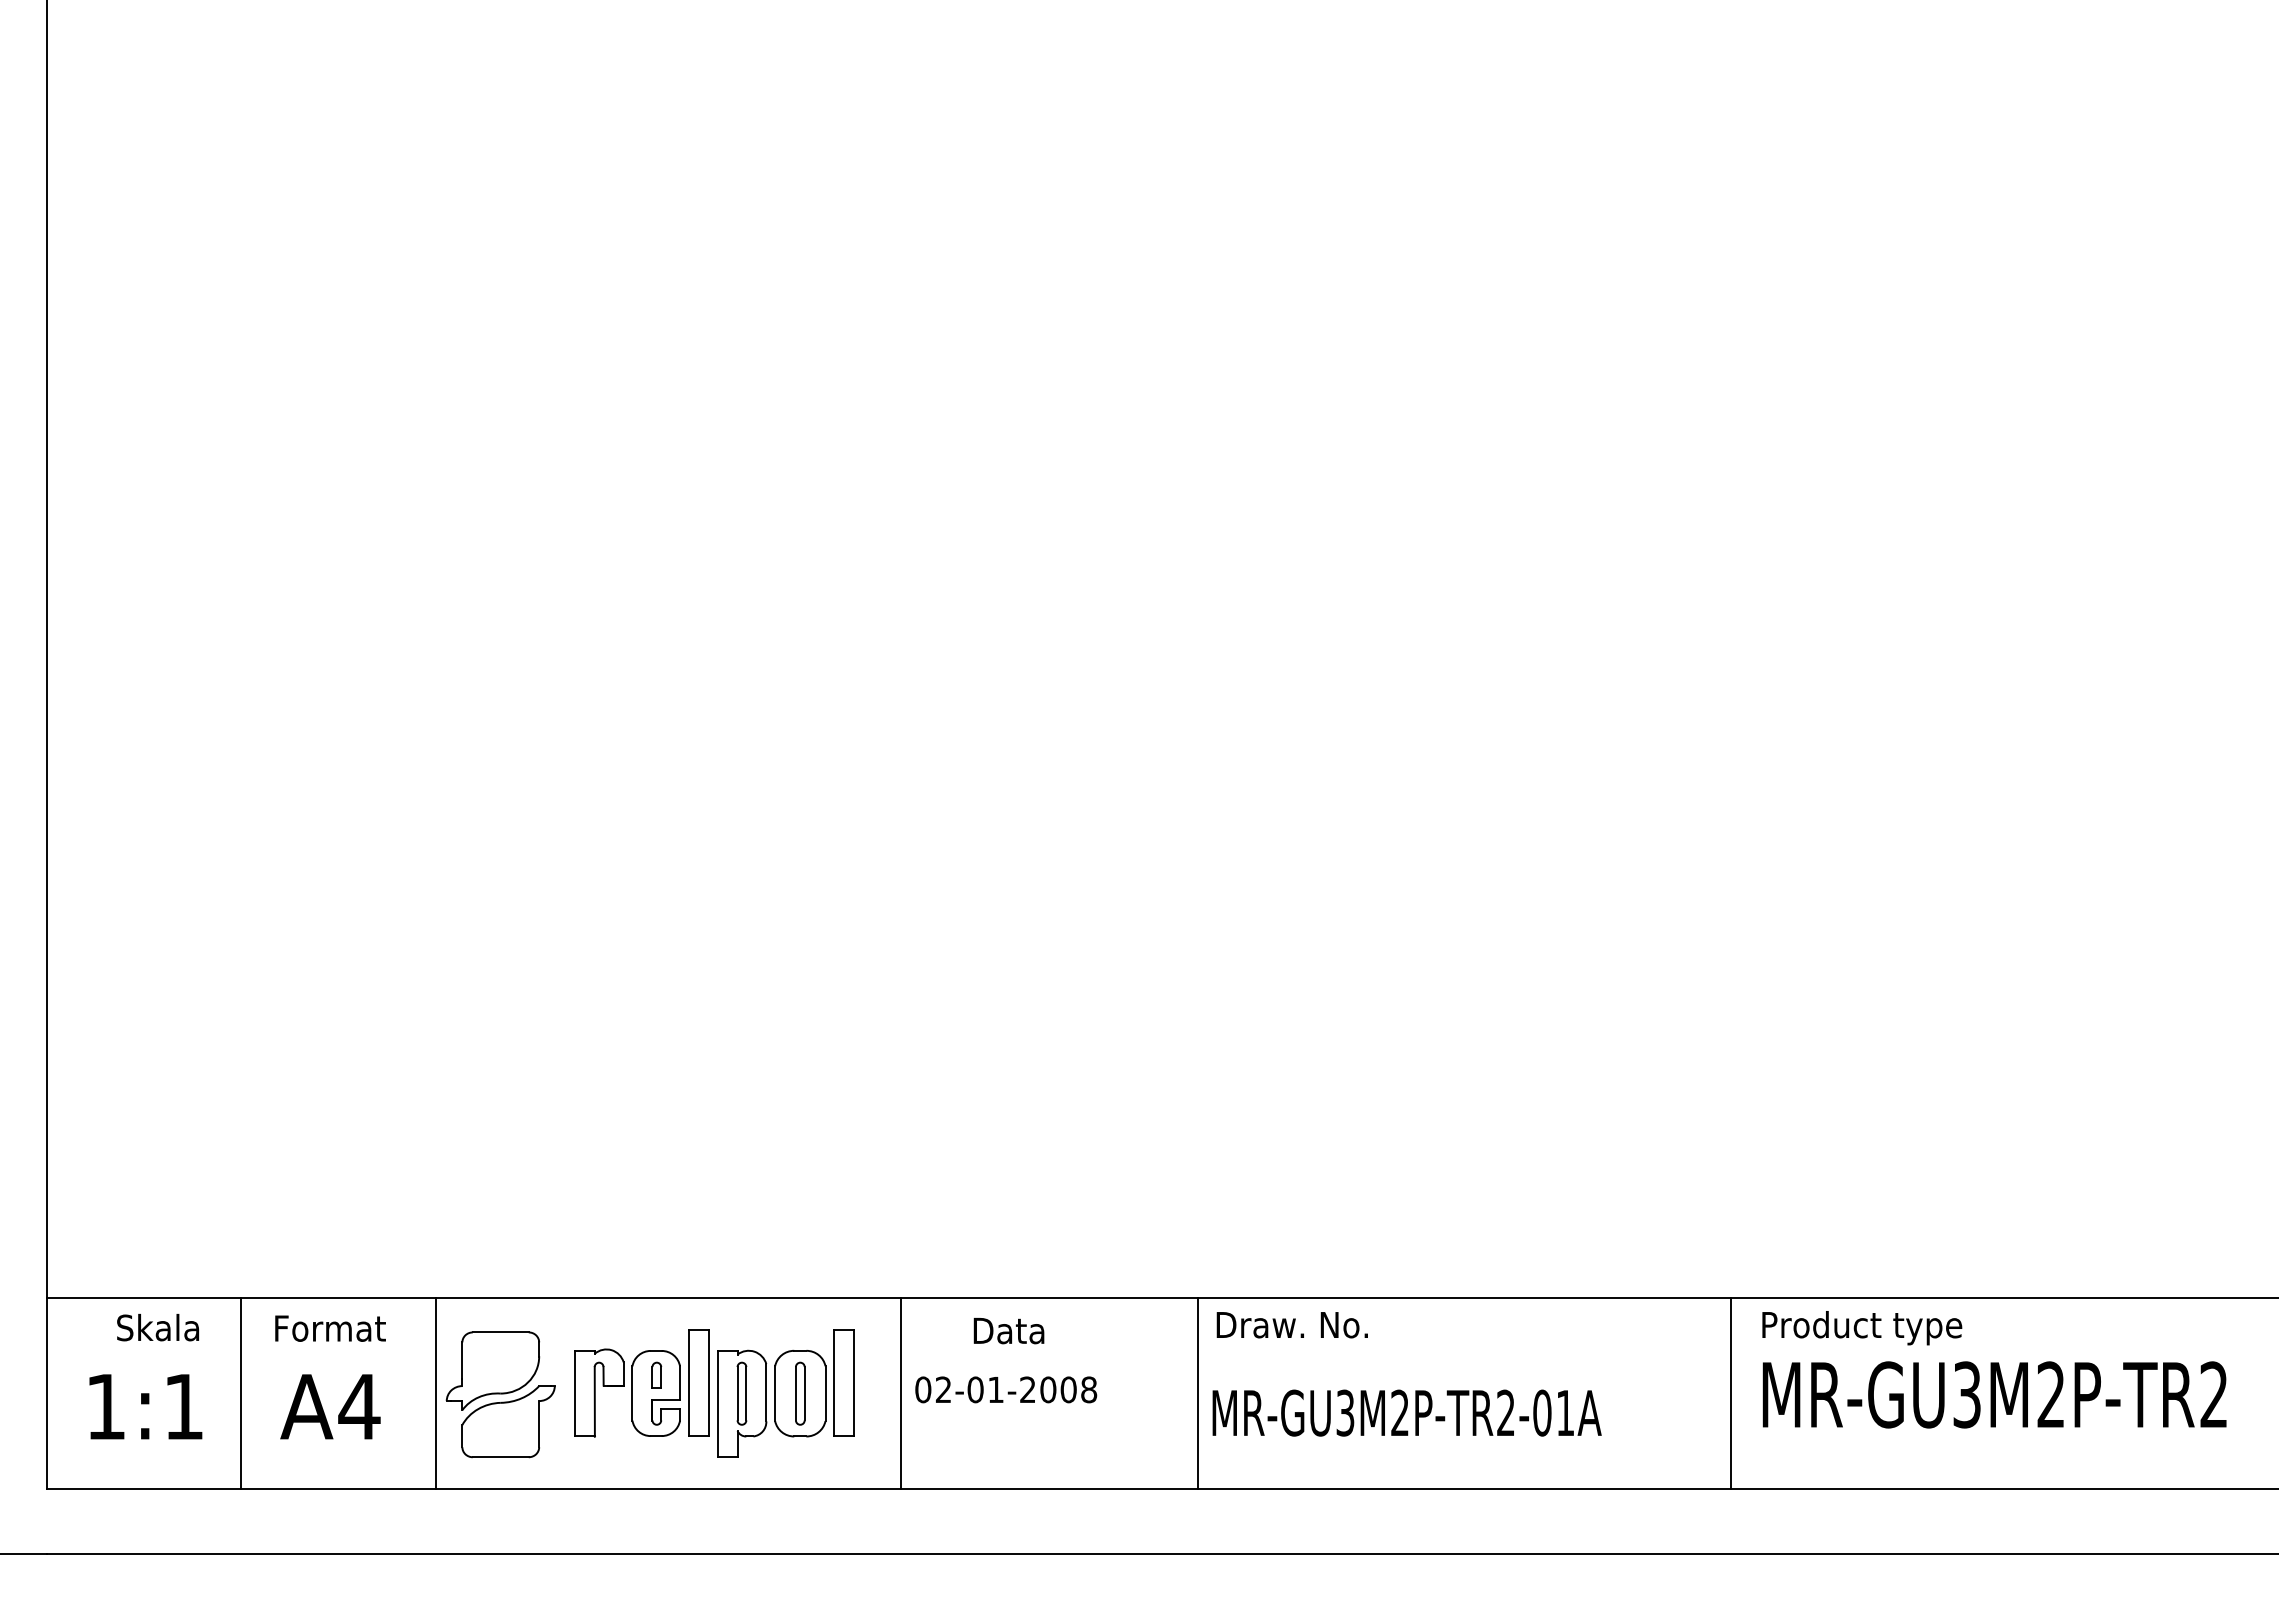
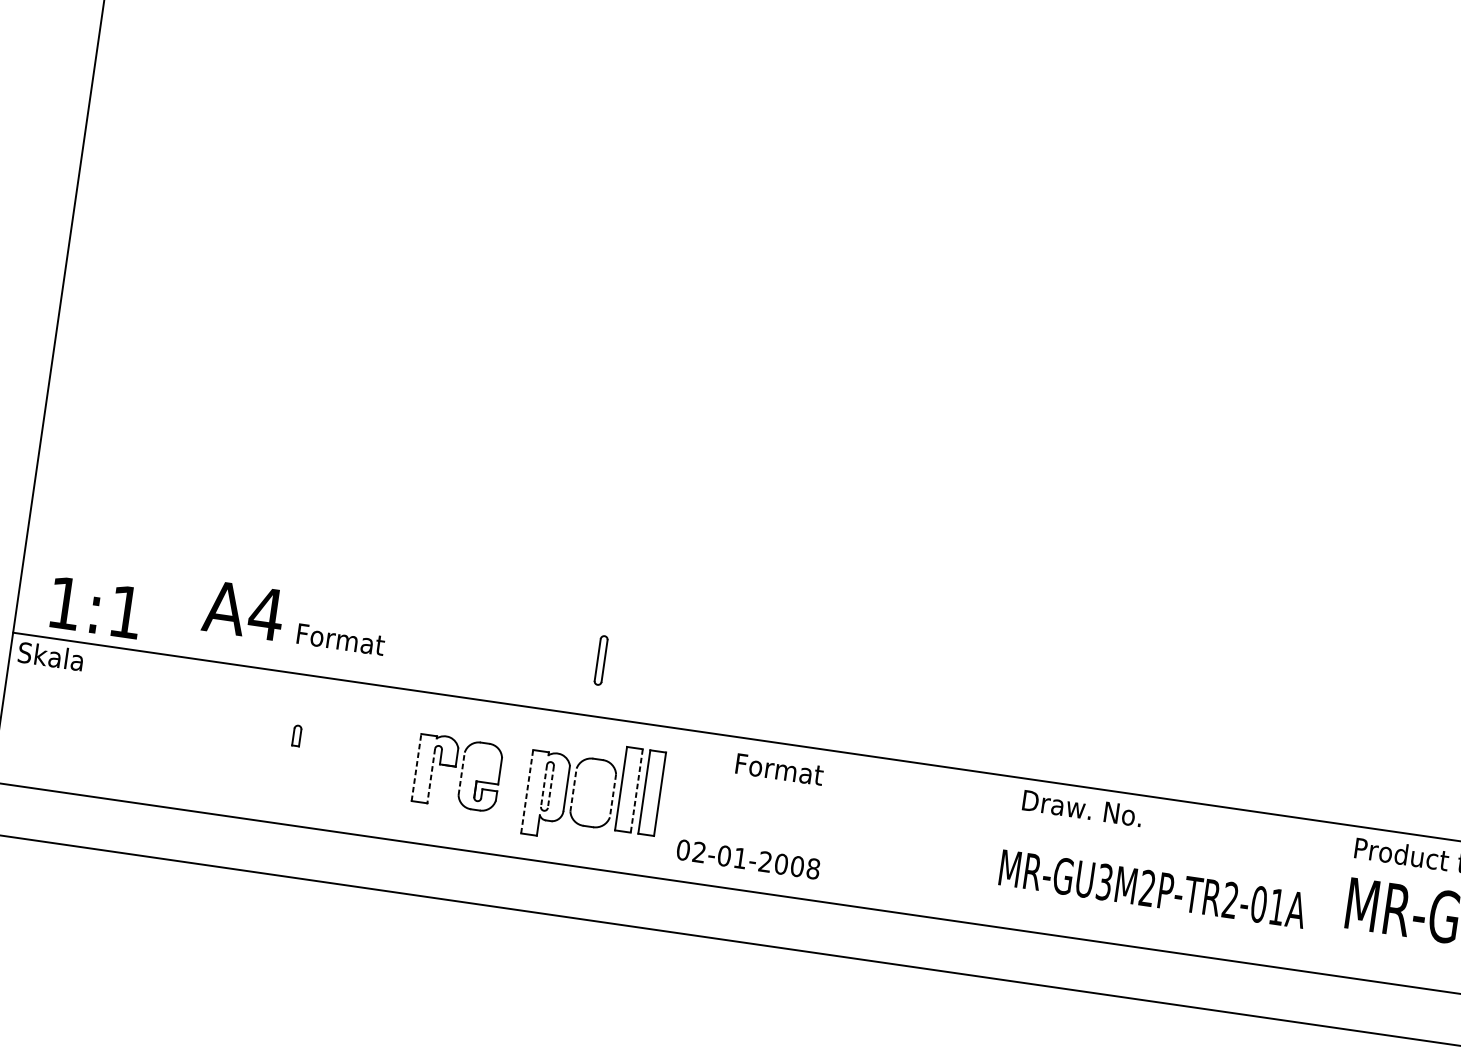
text: (1291, 1325) -> (1081, 808), moved
text: (157, 1327) -> (50, 656), moved
text: (330, 1328) -> (341, 639), moved
text: (1030, 1330) -> (780, 769), Data -> Format
part: (656, 1374) -> (296, 734), moved
part: (698, 1382) -> (651, 792), moved
line: (854, 1383) -> (636, 791), solid -> dashed
text: (1006, 1389) -> (748, 859), moved
line: (241, 1392) -> (155, 728), removed
line: (436, 1392) -> (308, 750), removed
line: (900, 1392) -> (671, 803), removed
line: (1198, 1392) -> (905, 837), removed
line: (1730, 1392) -> (1322, 897), removed
line: (574, 1393) -> (416, 767), solid -> dashed
line: (632, 1393) -> (461, 773), solid -> dashed
line: (737, 1393) -> (544, 785), solid -> dashed
line: (746, 1393) -> (551, 786), solid -> dashed
line: (775, 1393) -> (573, 790), solid -> dashed
part: (800, 1393) -> (601, 660), moved
part: (500, 1394) -> (358, 759), removed
line: (825, 1394) -> (612, 796), solid -> dashed
line: (594, 1401) -> (431, 775), solid -> dashed
line: (717, 1403) -> (527, 791), solid -> dashed
text: (145, 1406) -> (95, 607), moved
text: (330, 1406) -> (243, 610), moved
text: (1406, 1412) -> (1152, 888), moved

